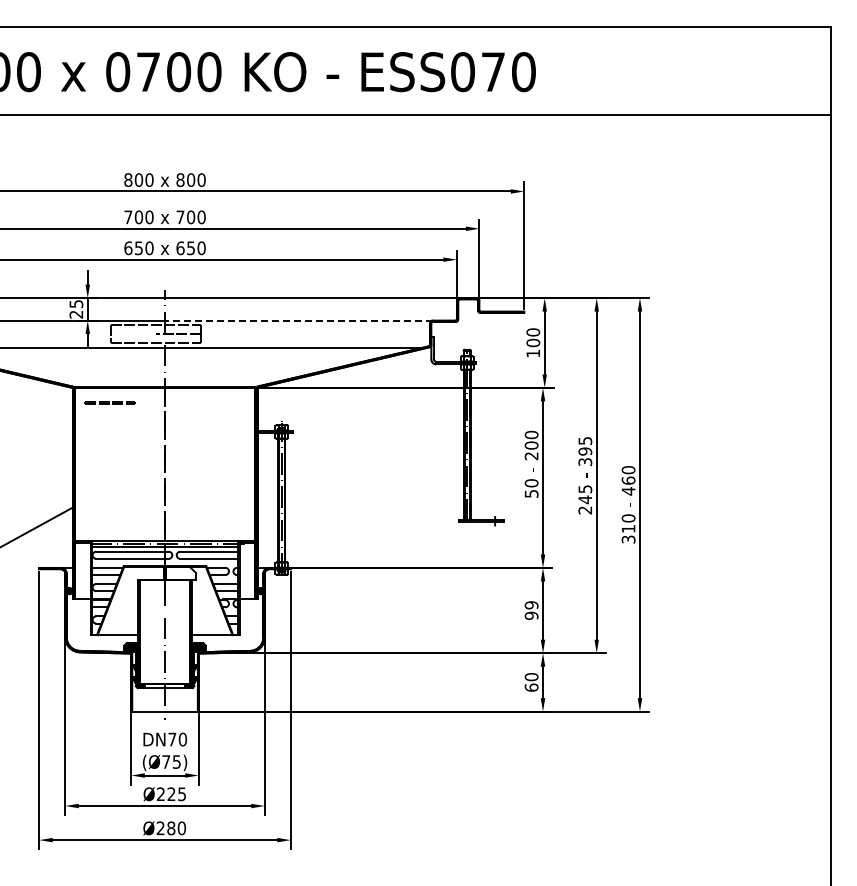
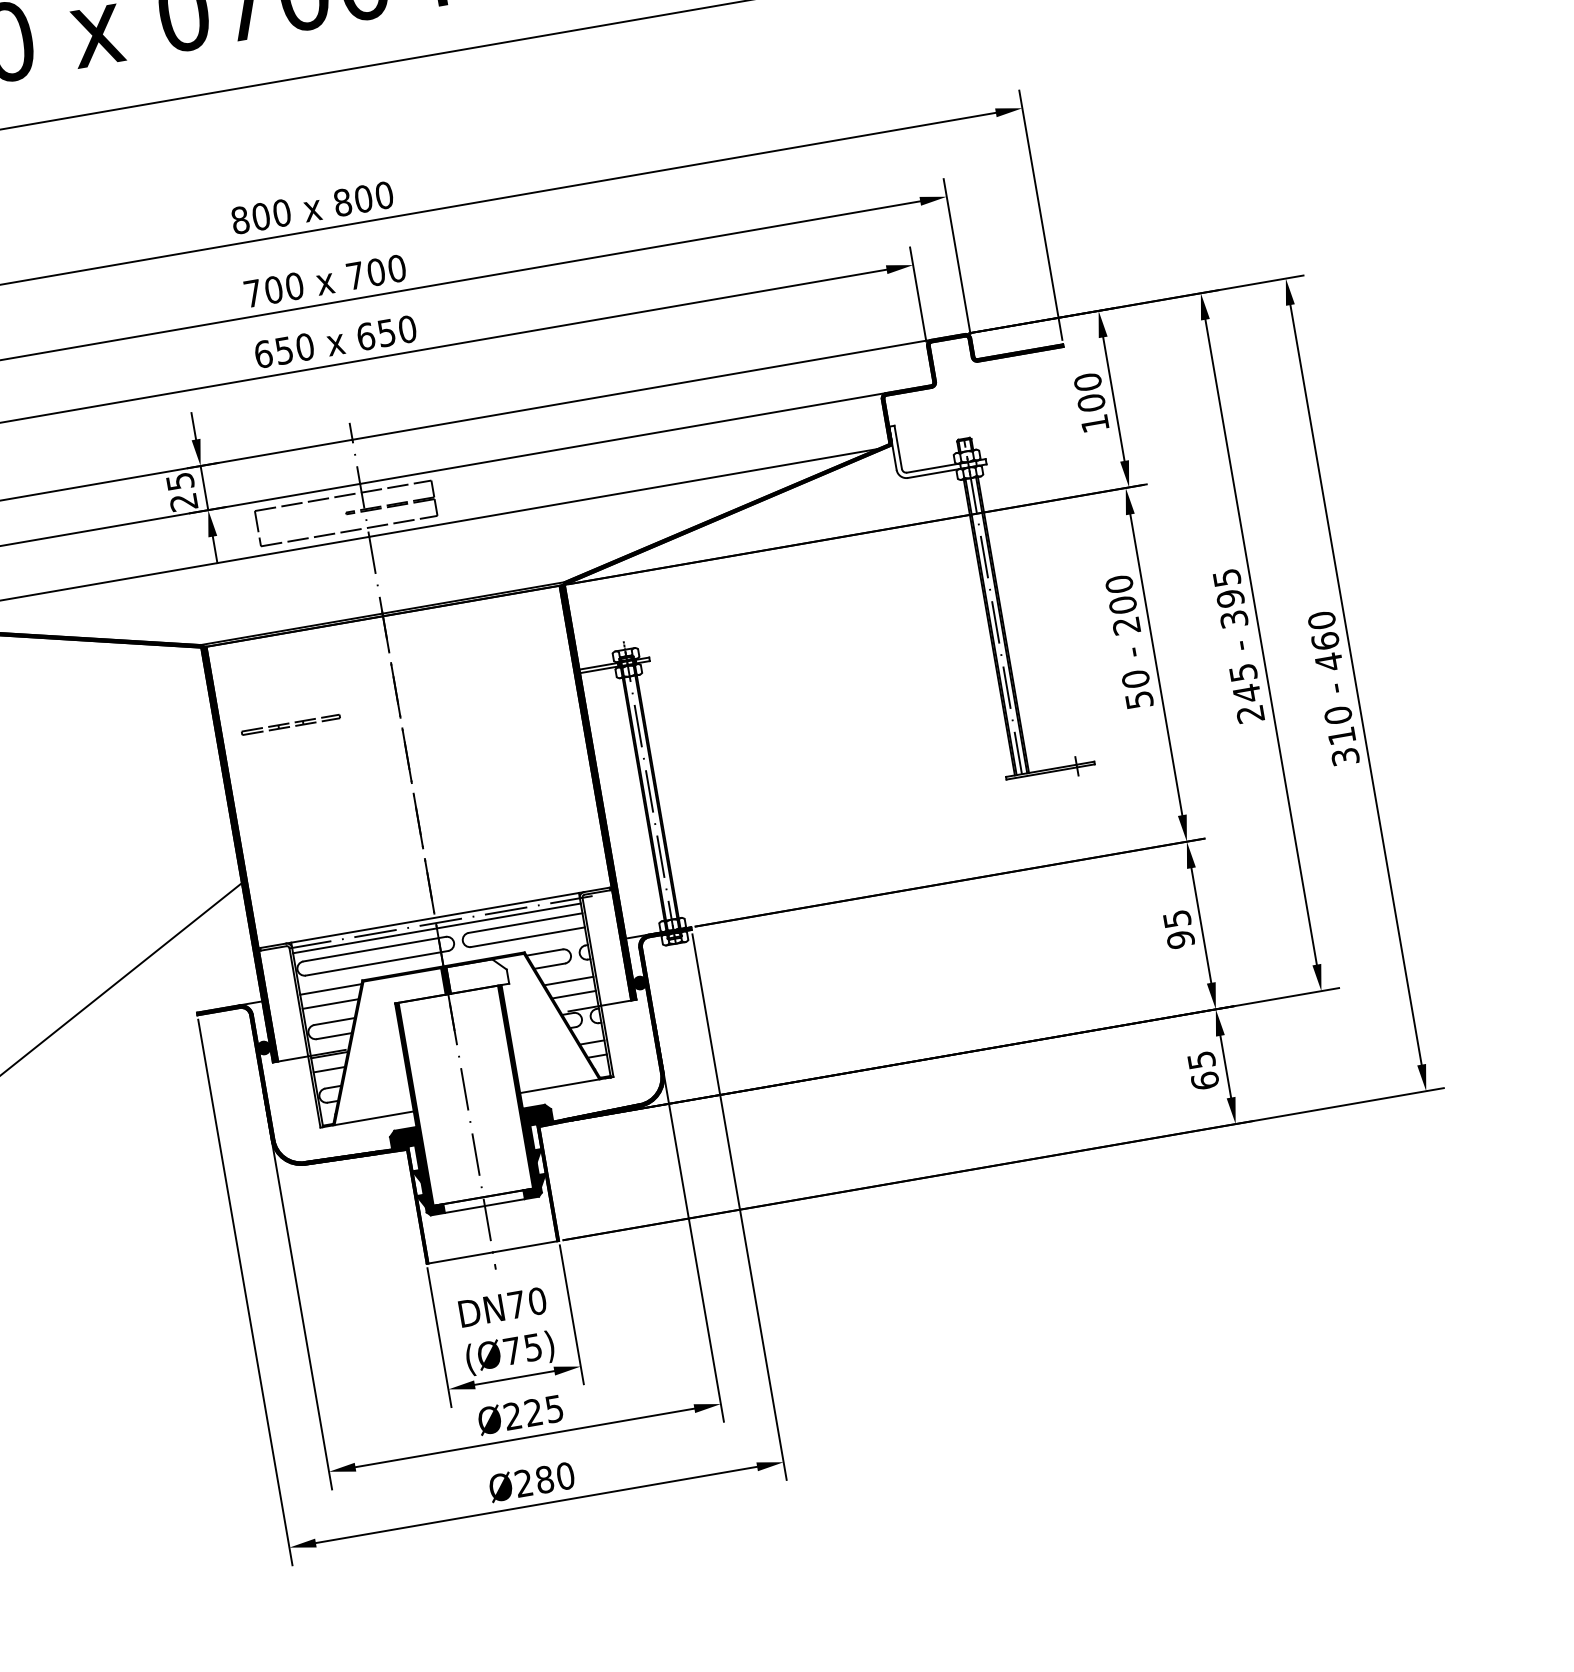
line: (298, 320) -> (622, 438), dashed -> solid
line: (109, 402) -> (289, 724), moved
text: (531, 605) -> (1177, 919), 99 -> 95
text: (531, 677) -> (1201, 1060), 60 -> 65

